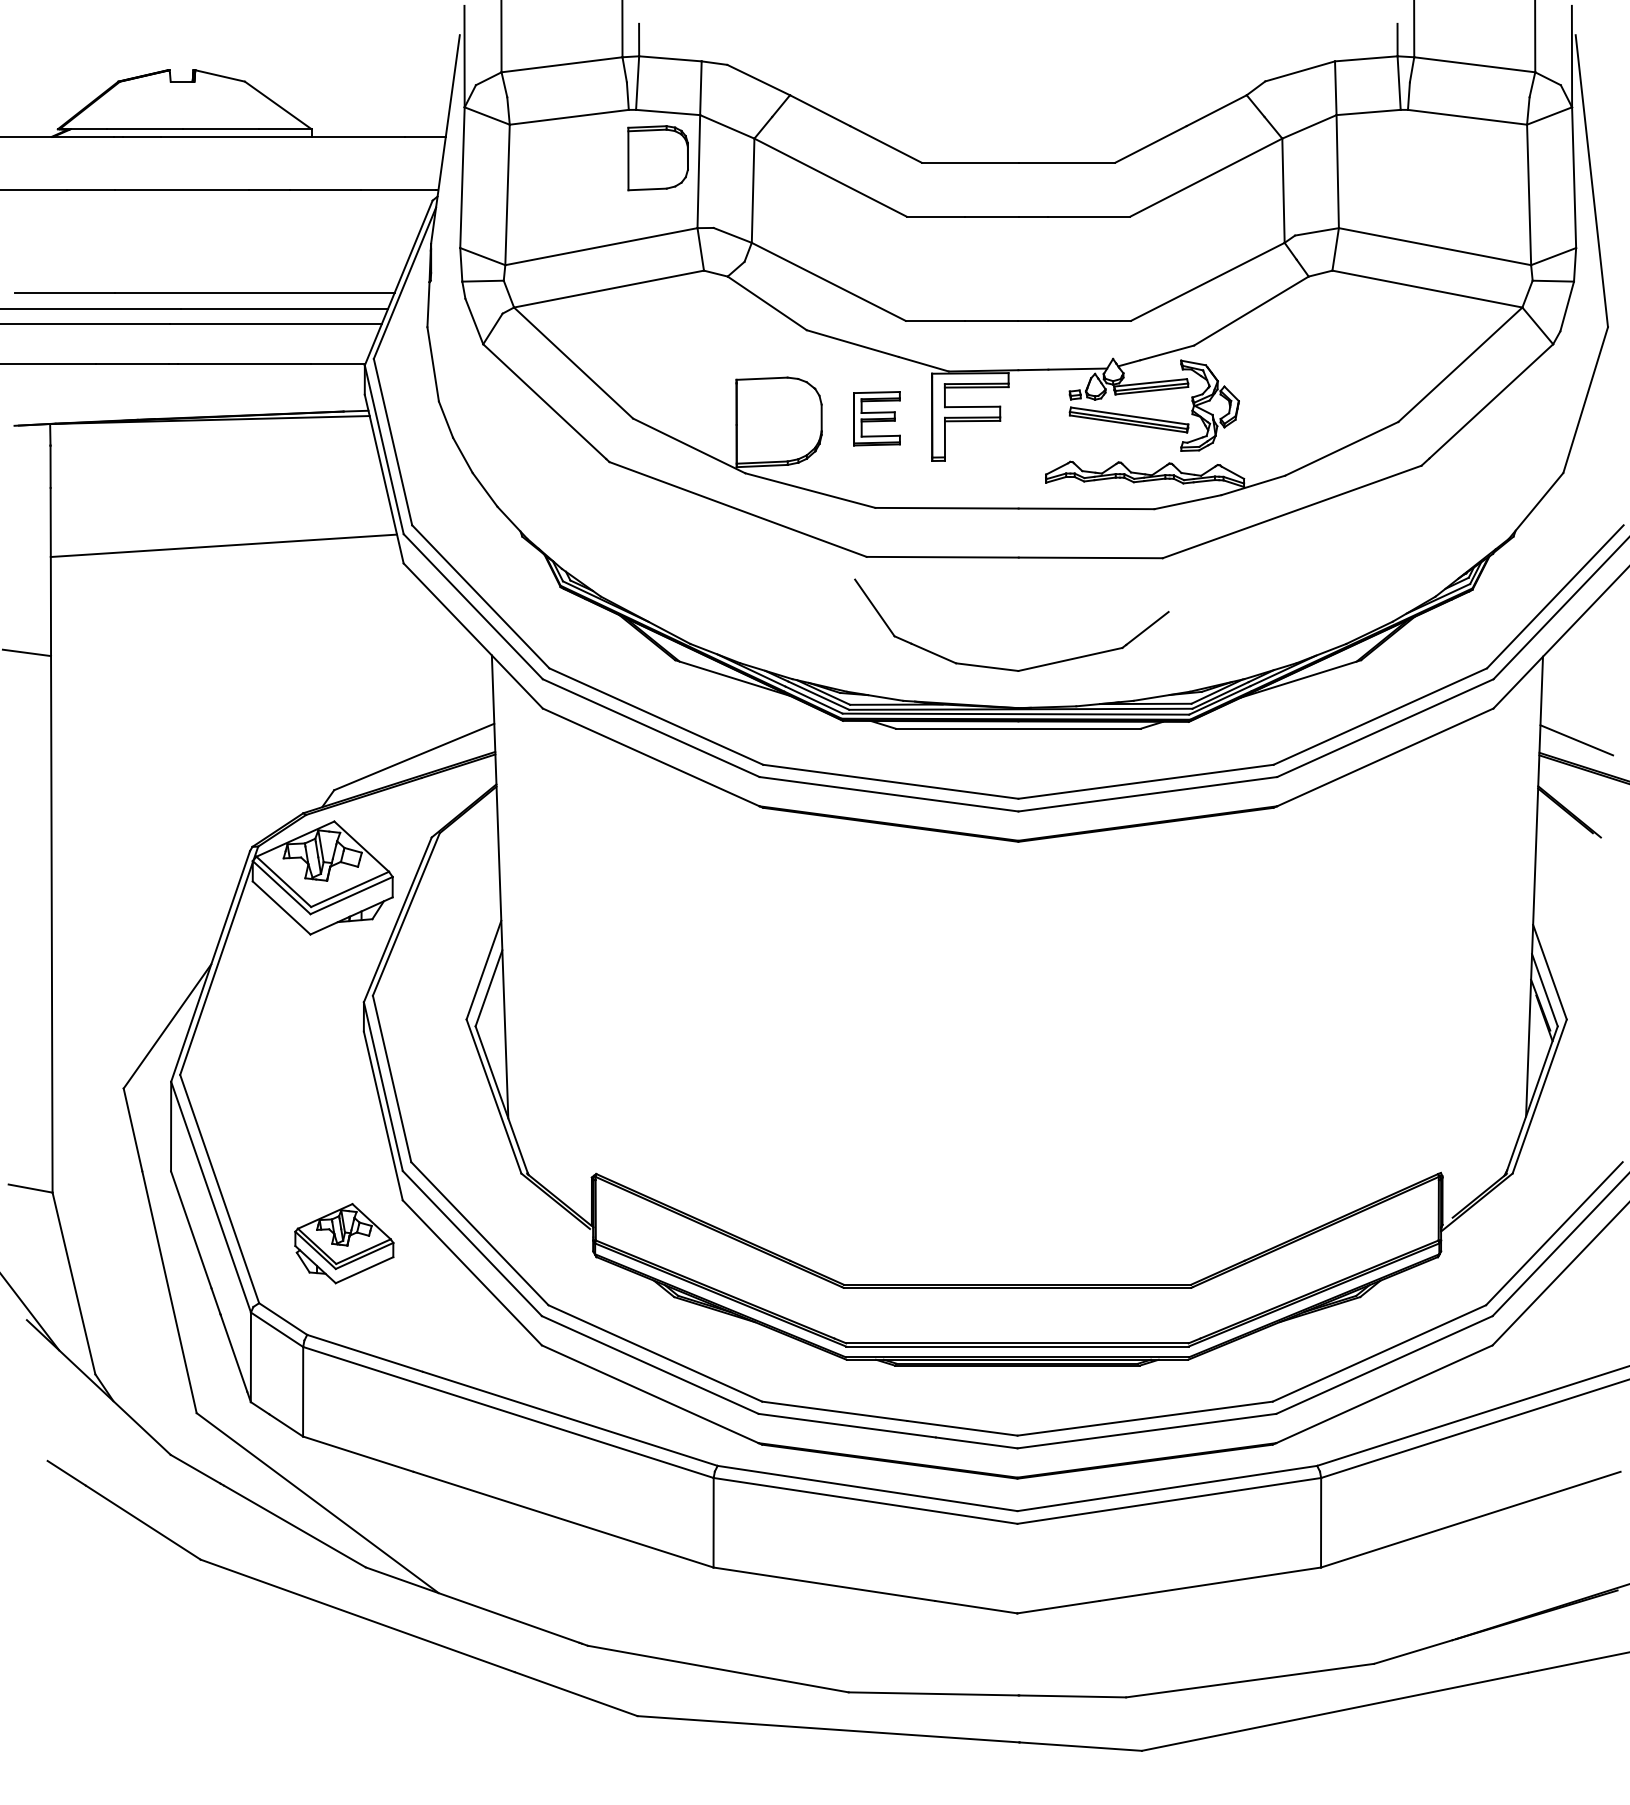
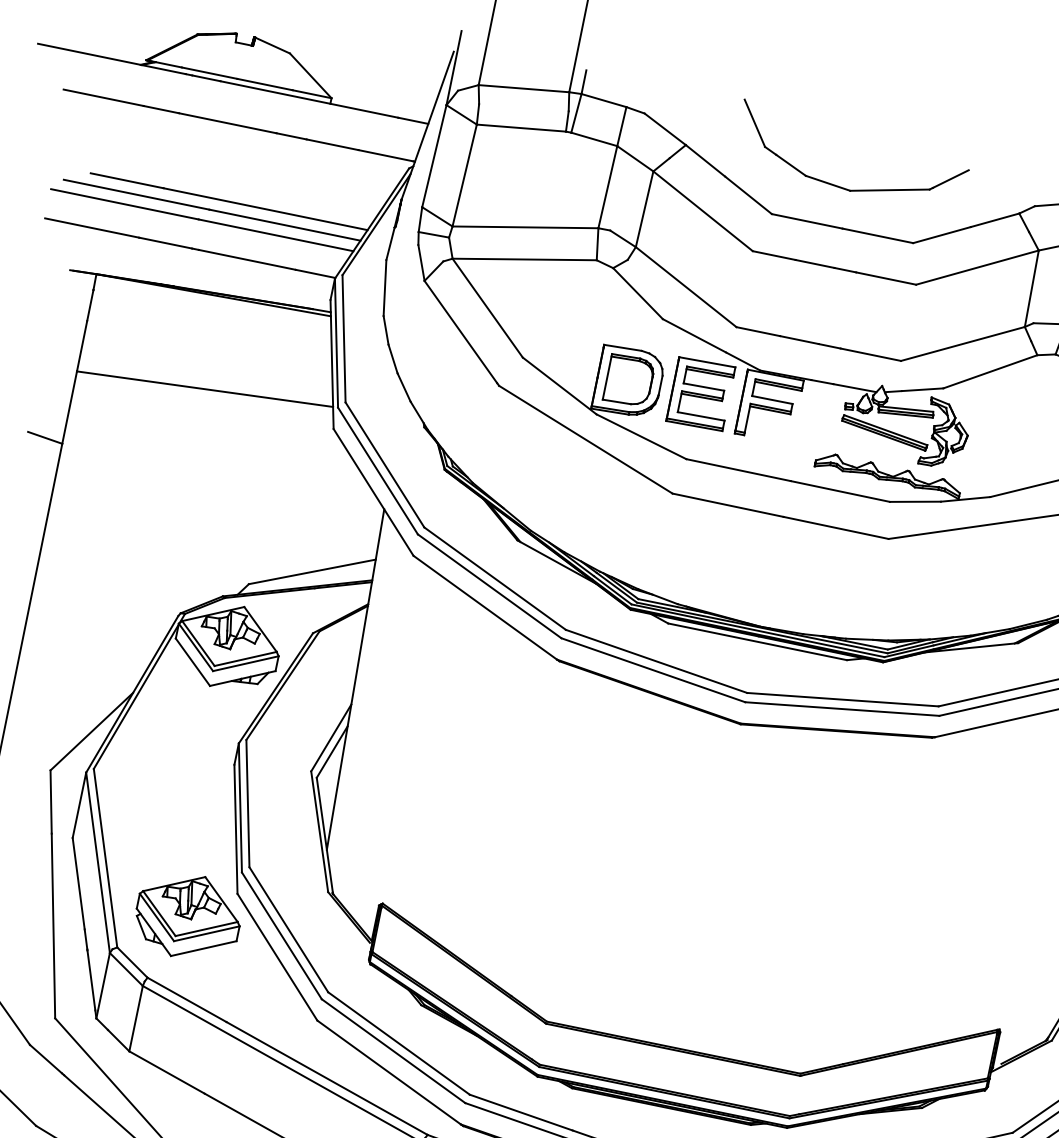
part: (657, 158) -> (628, 380), moved
part: (876, 418) -> (700, 394), size x1.67
part: (1008, 668) -> (843, 187), moved
part: (344, 1243) -> (188, 916), size x1.43

